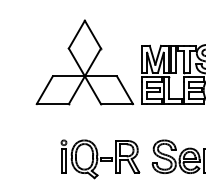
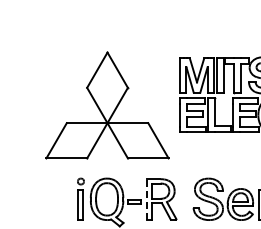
part: (84, 62) -> (107, 105), moved
line: (116, 156) -> (147, 198), solid -> dashed

